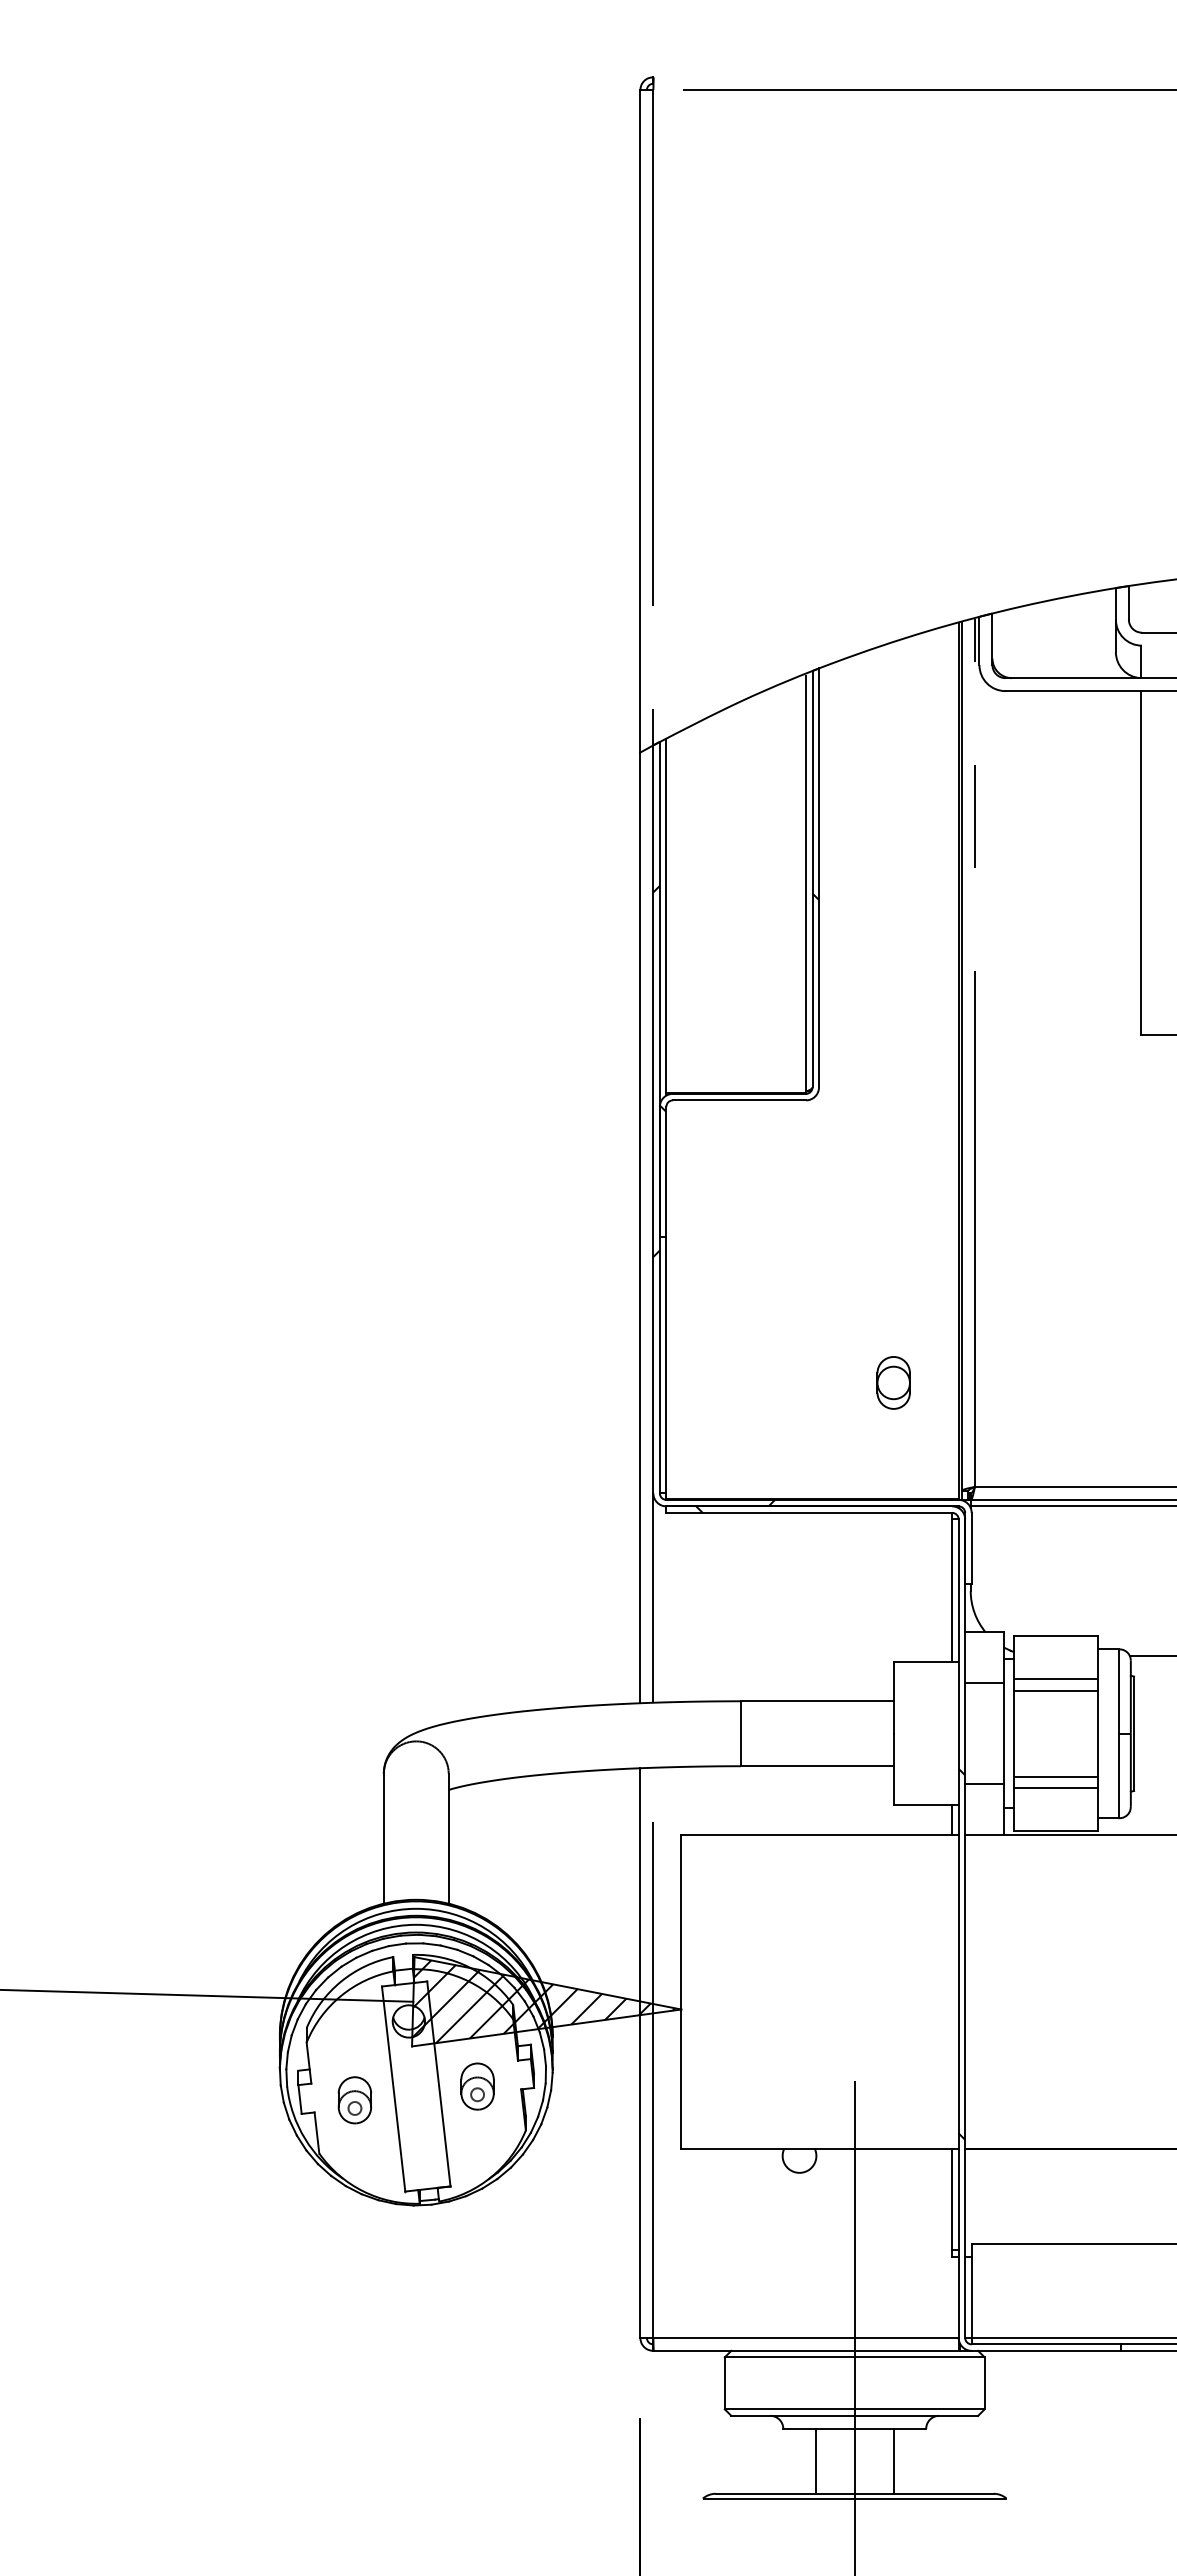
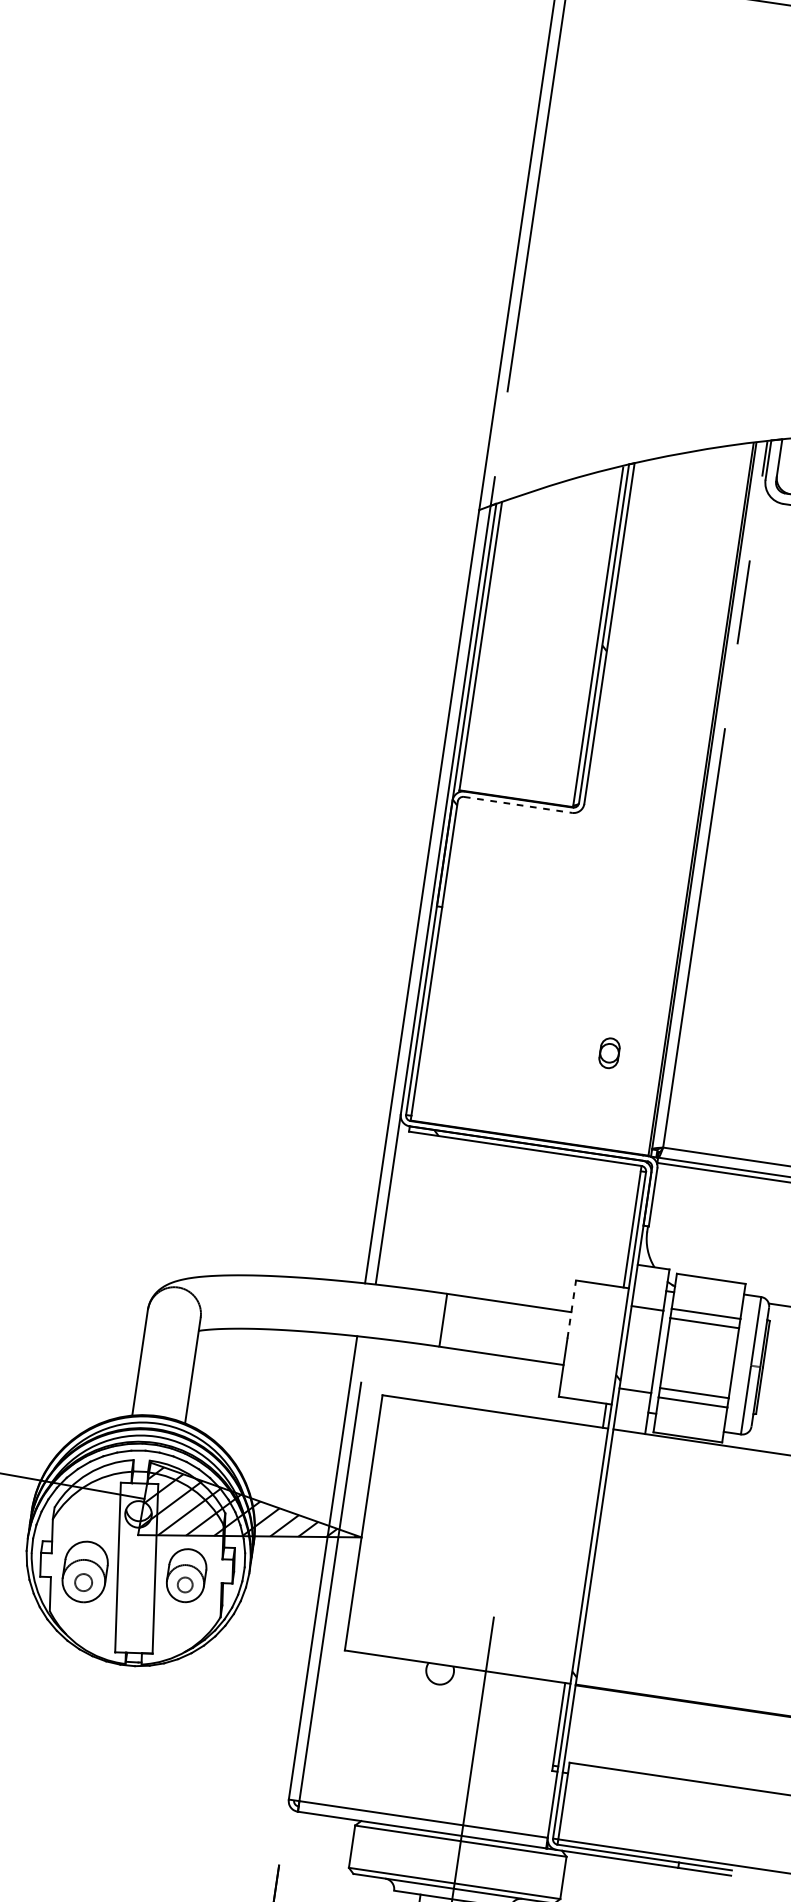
line: (739, 1100) -> (518, 805), solid -> dashed
hatch: (714, 1195) -> (486, 879), removed
part: (893, 1382) -> (609, 1052), size x0.7
line: (893, 1698) -> (571, 1309), solid -> dashed
part: (477, 2086) -> (186, 1575), size x1.4
part: (354, 2100) -> (84, 1572), size x1.6

